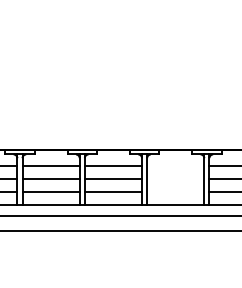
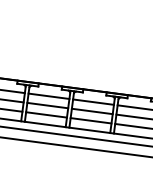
line: (175, 165) -> (93, 101), added
line: (175, 178) -> (92, 111), added
line: (175, 191) -> (90, 120), added

